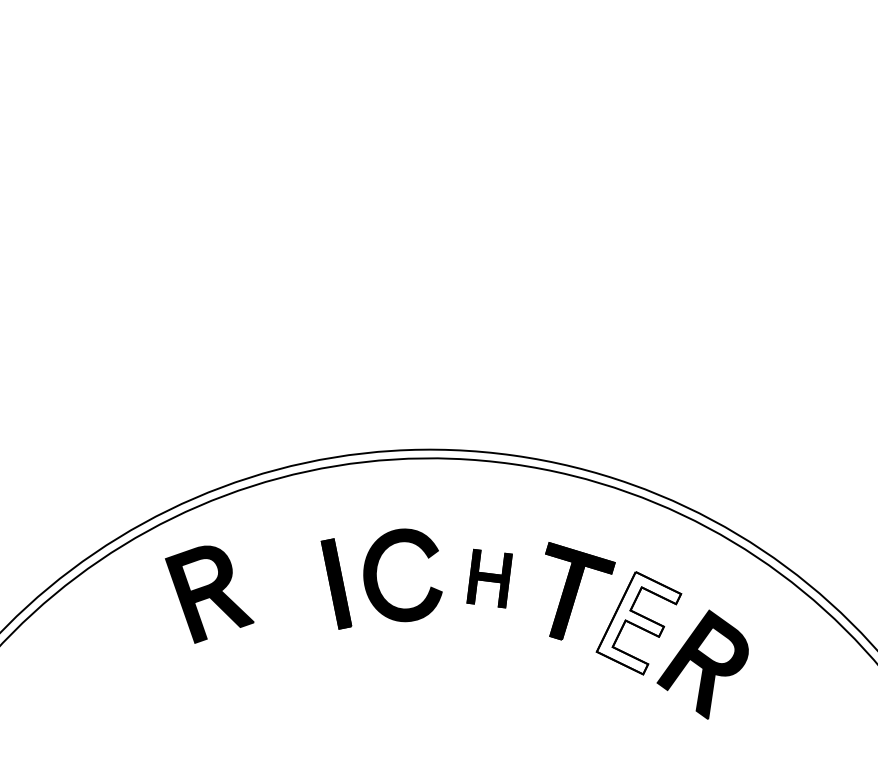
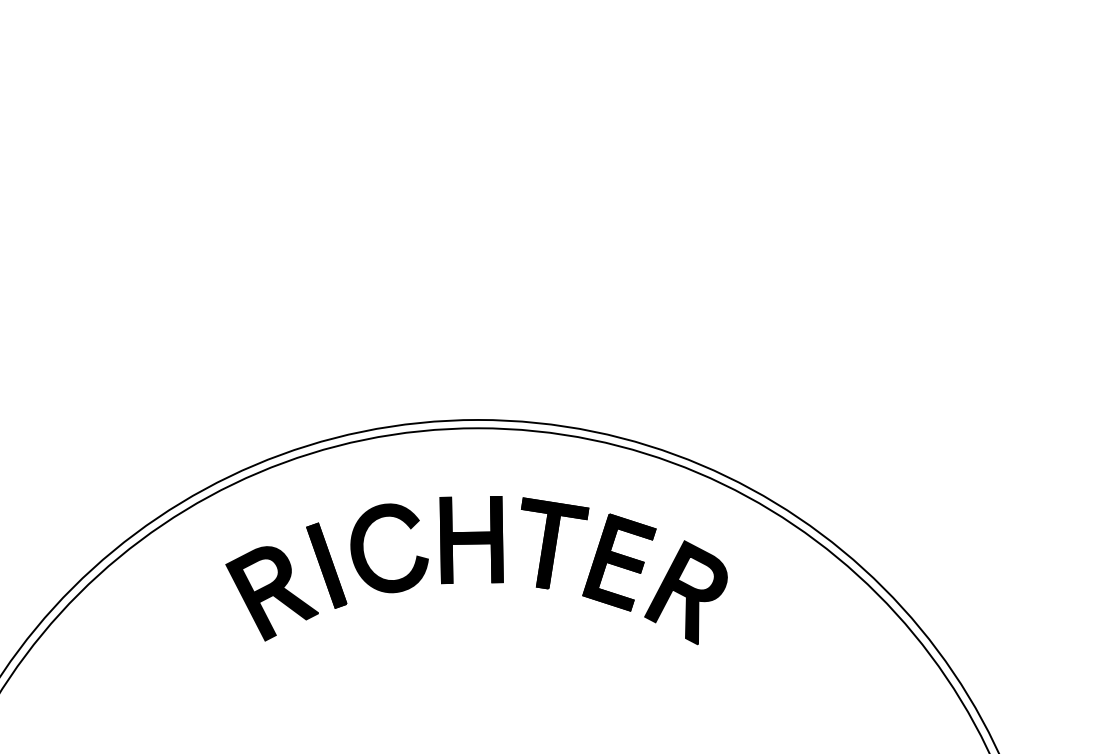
part: (489, 578) -> (471, 540), size x1.67
part: (208, 595) -> (271, 593), moved
fill: (639, 623) -> (619, 562), added

